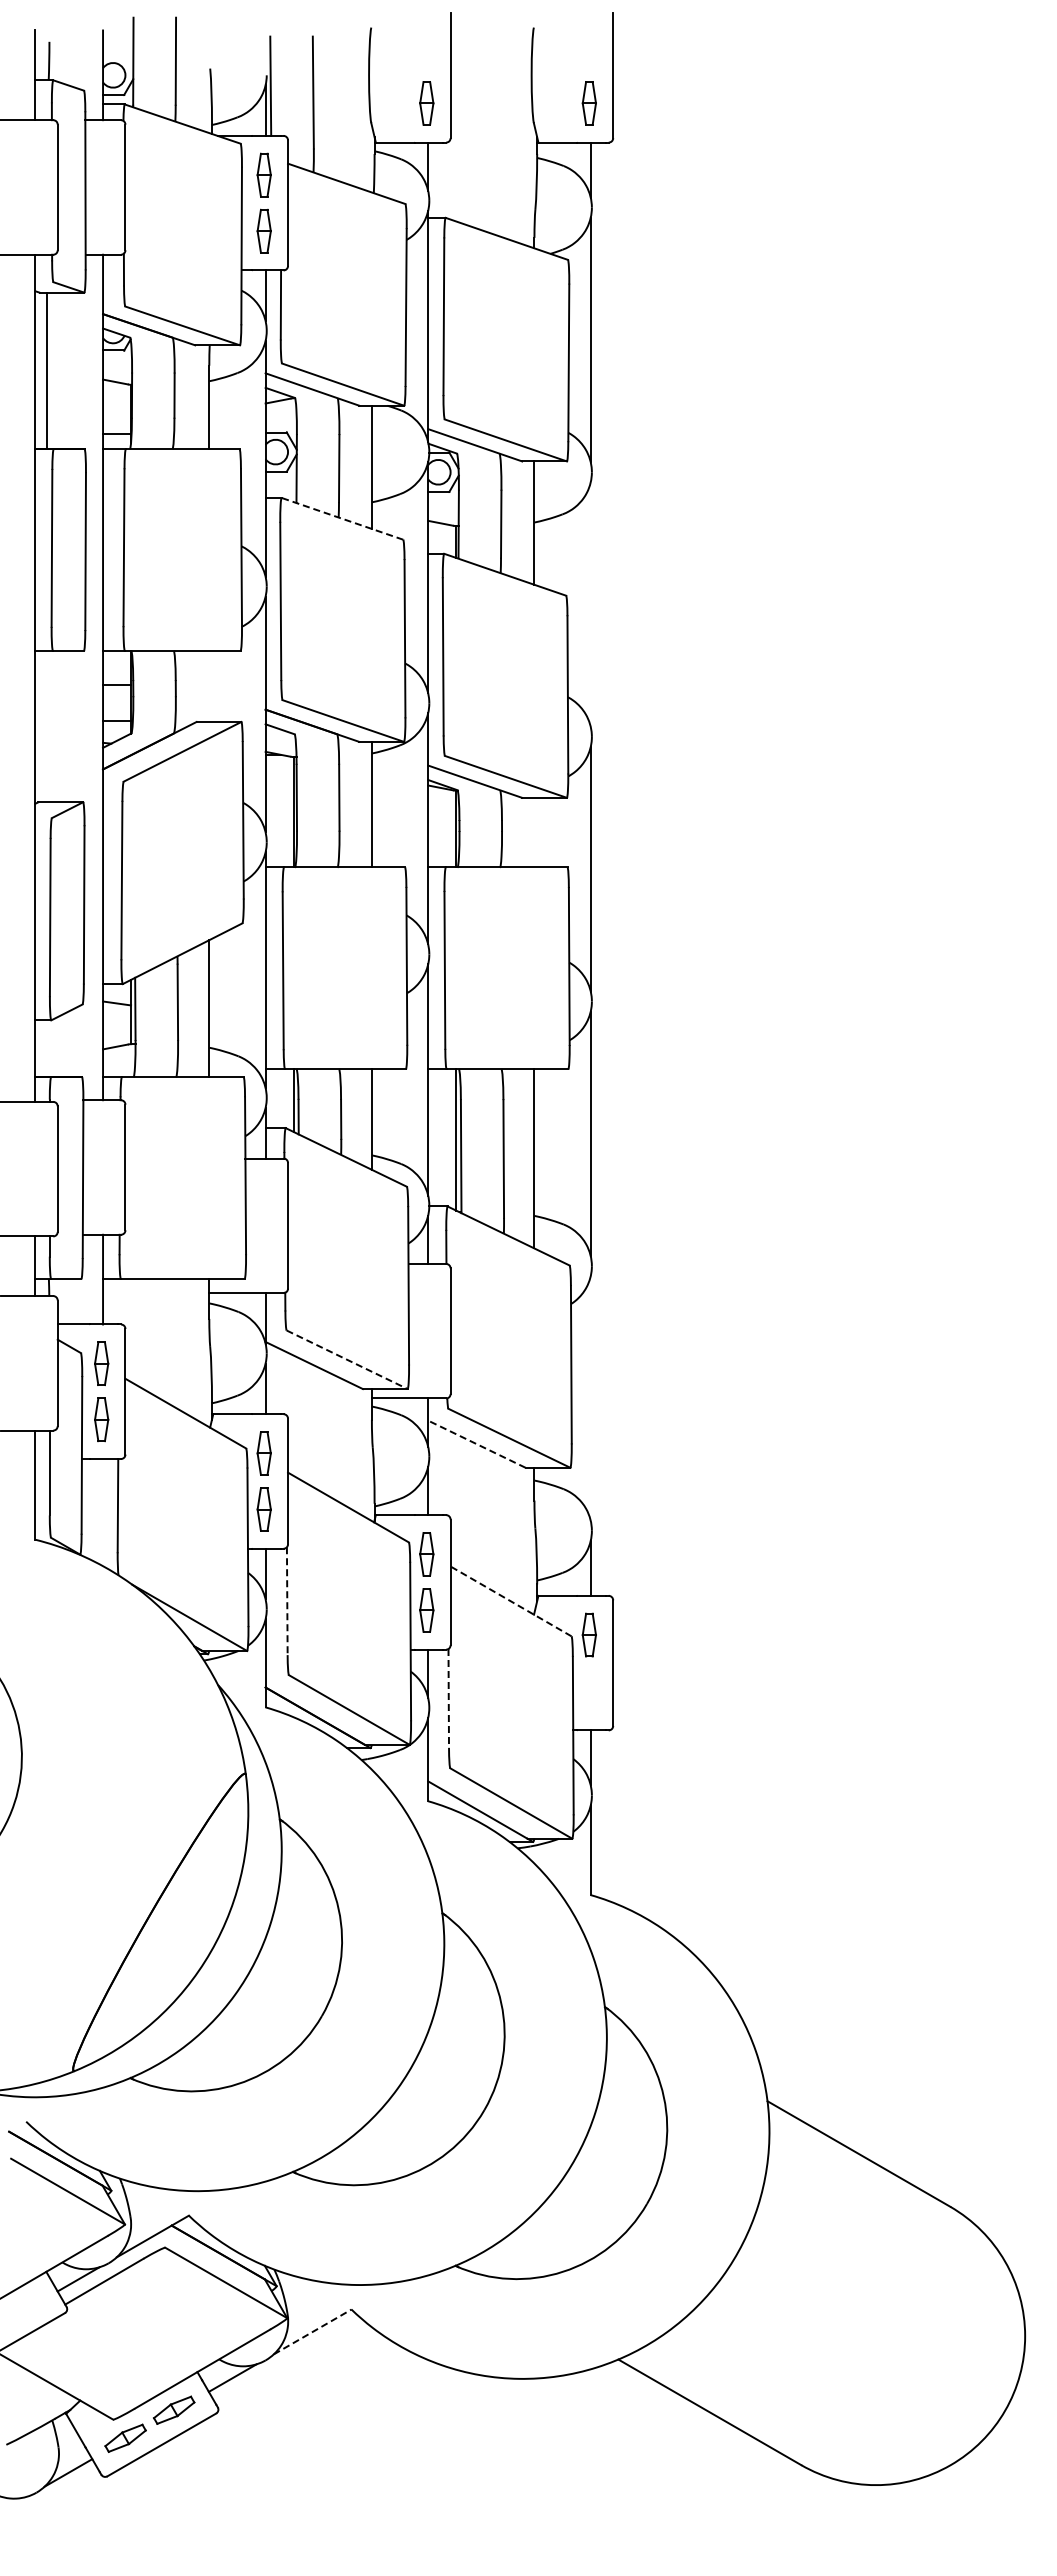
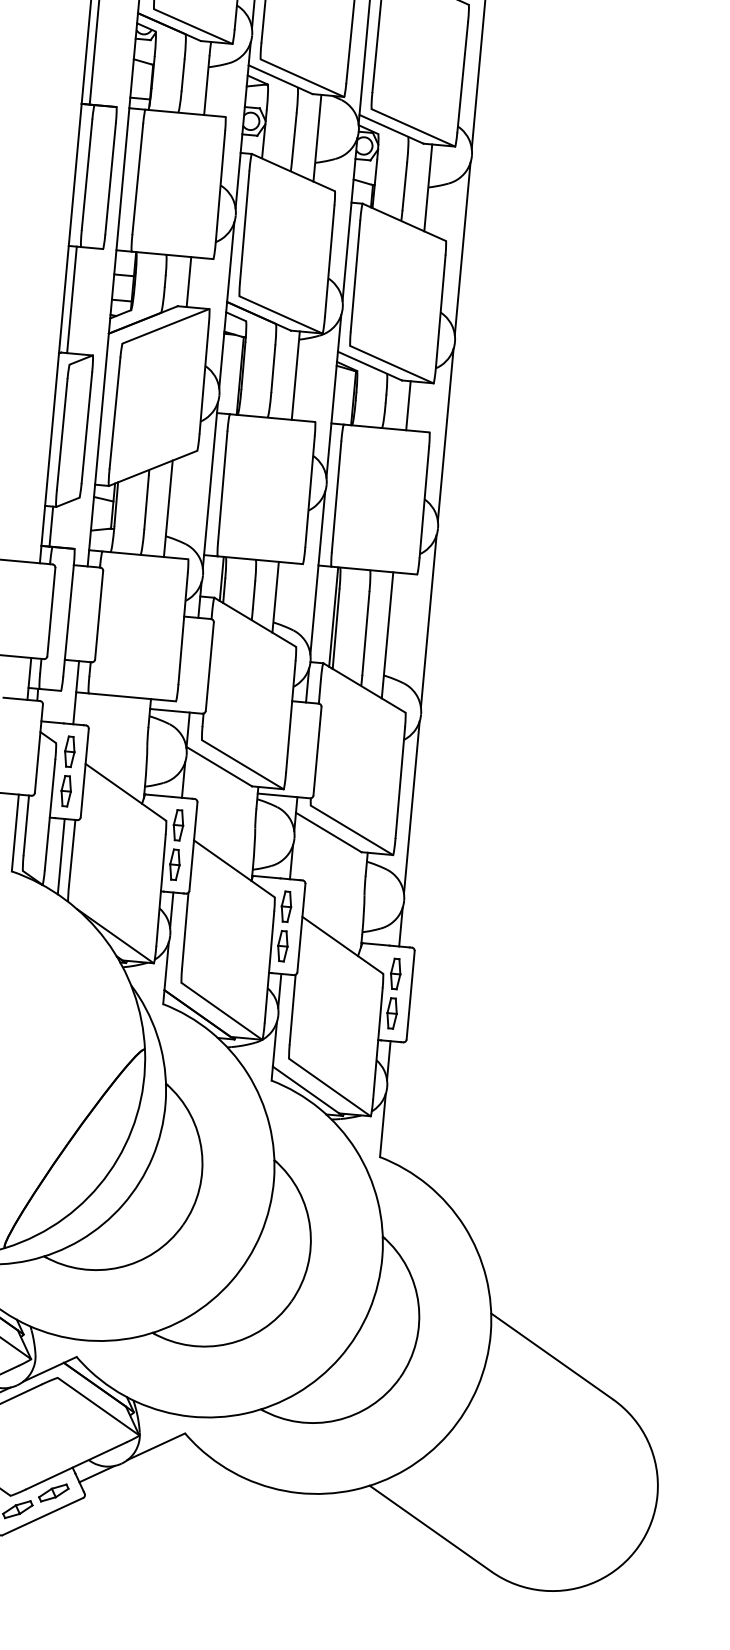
line: (341, 518) -> (292, 172), dashed -> solid
line: (590, 604) -> (462, 248), added
line: (209, 686) -> (189, 282), added
line: (46, 726) -> (71, 299), added
line: (534, 832) -> (408, 405), added
line: (46, 1048) -> (51, 526), added
line: (347, 1360) -> (243, 765), dashed -> solid
line: (590, 1398) -> (411, 807), added
line: (476, 1444) -> (328, 832), dashed -> solid
line: (103, 1512) -> (61, 856), added
line: (287, 1601) -> (185, 931), dashed -> solid
line: (511, 1601) -> (343, 945), dashed -> solid
part: (588, 1690) -> (391, 1012), added
line: (448, 1698) -> (292, 1009), dashed -> solid
line: (312, 2331) -> (156, 1446), dashed -> solid

